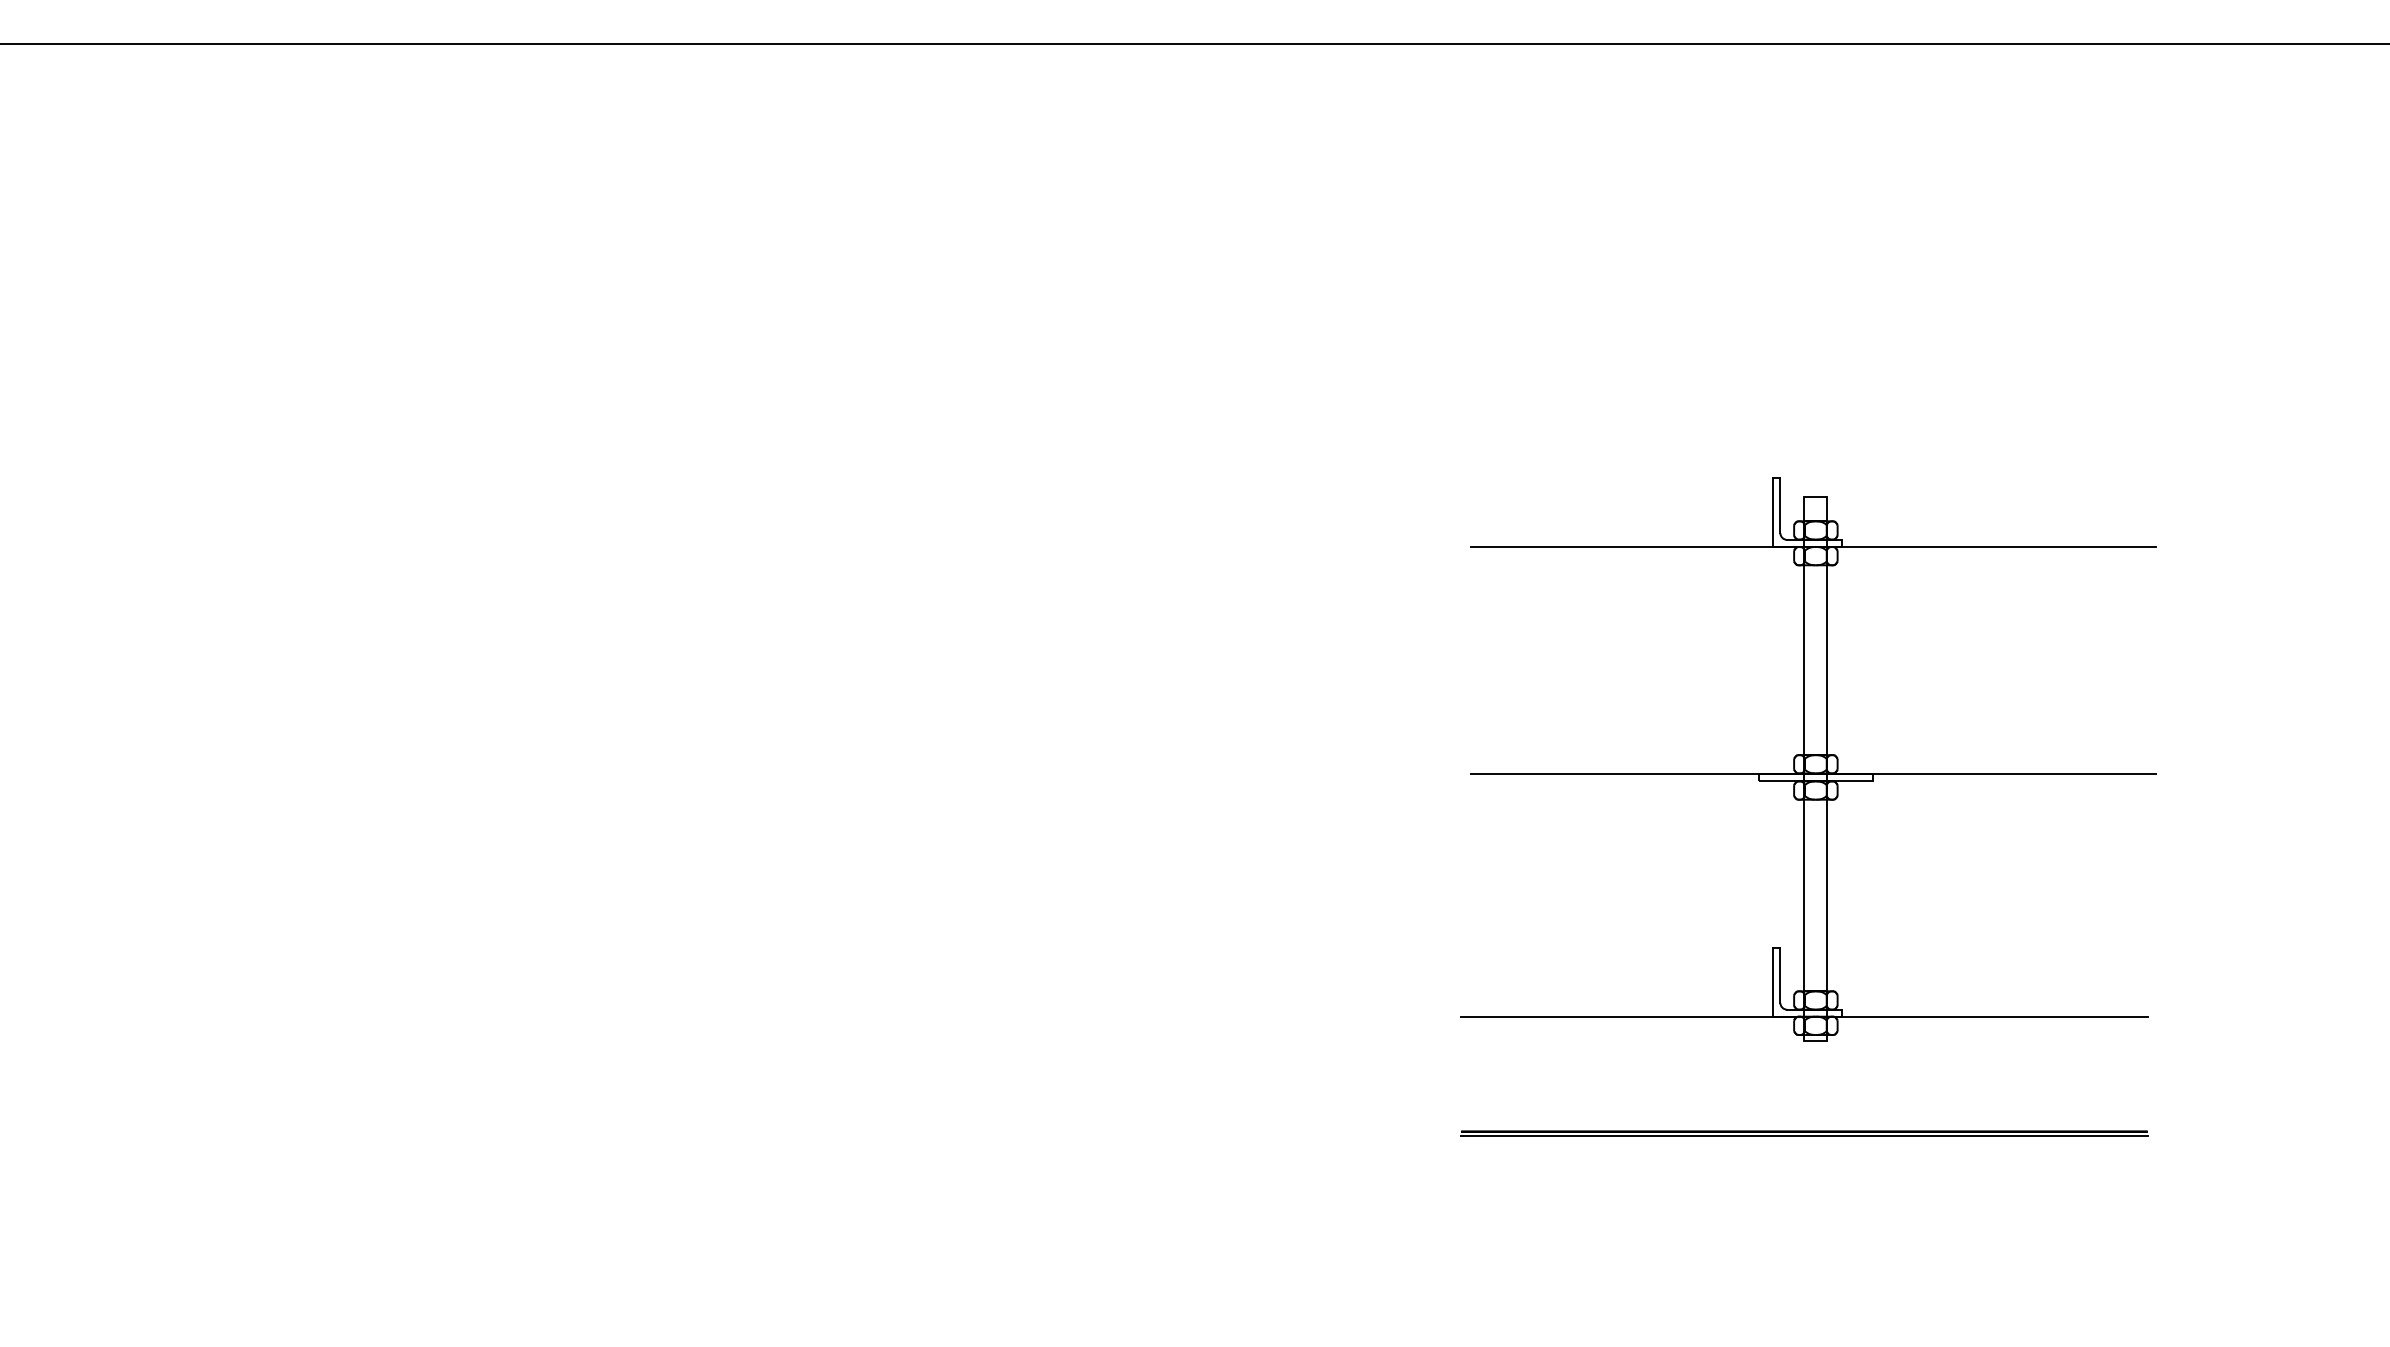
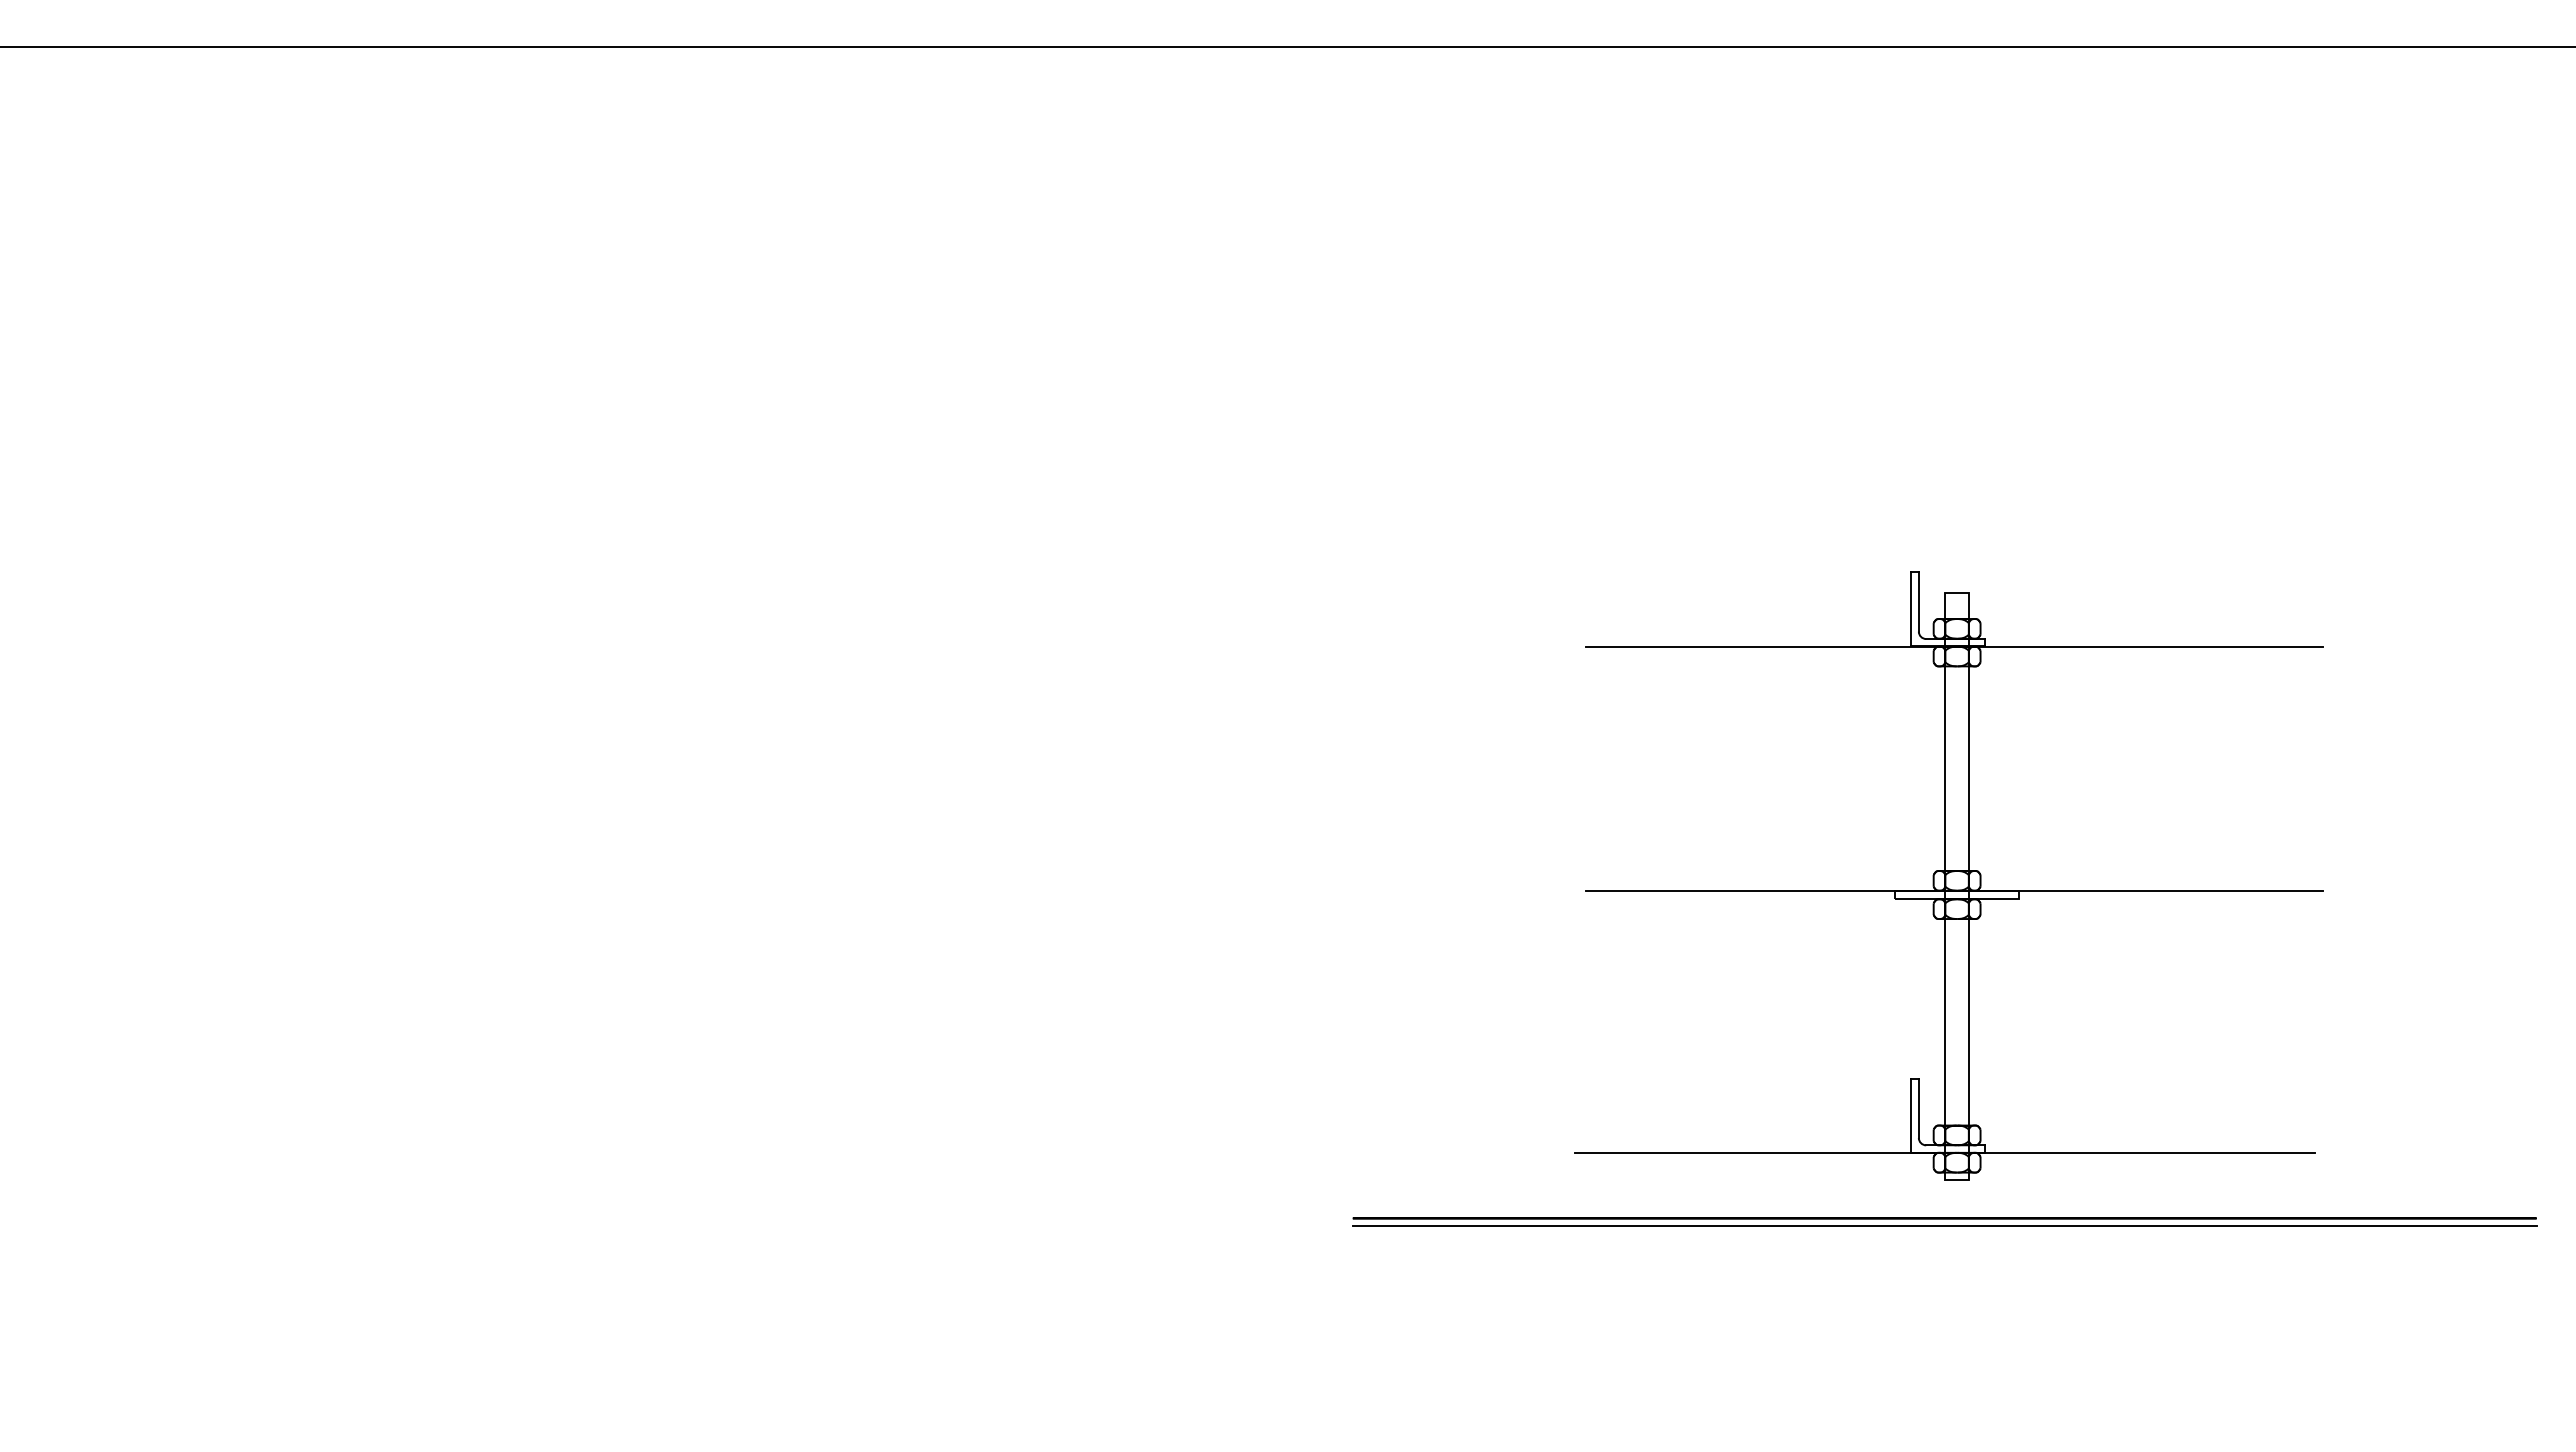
part: (1807, 759) -> (1948, 875), moved
part: (1804, 1133) -> (1944, 1221), size x1.6

